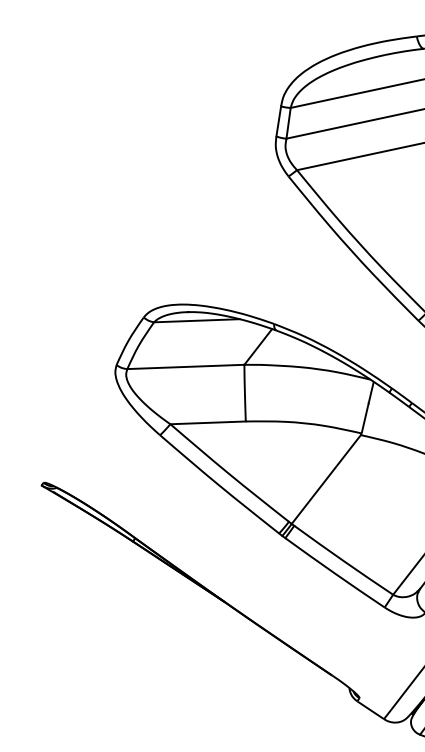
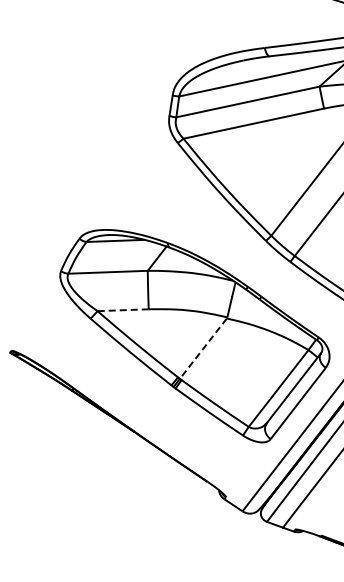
line: (208, 423) -> (123, 310), solid -> dashed
line: (326, 480) -> (203, 349), solid -> dashed

